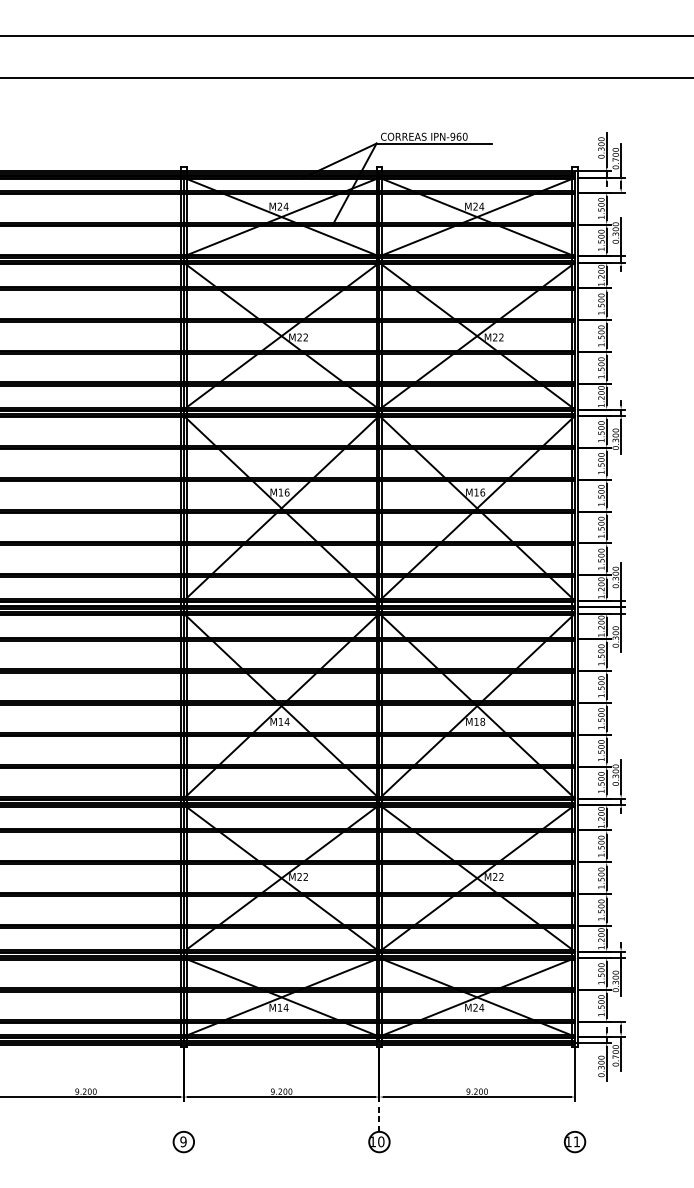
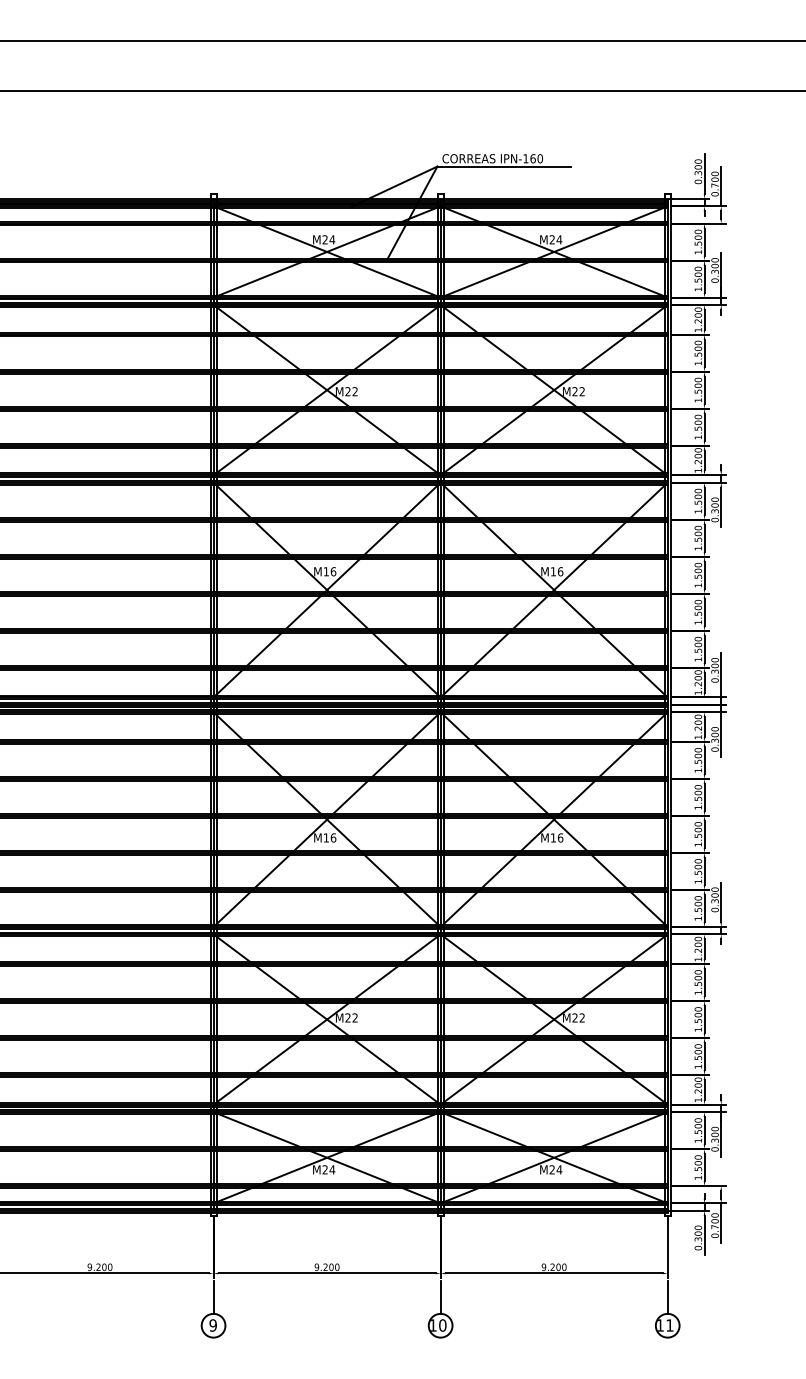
text: (452, 136) -> (525, 158), IPN-960 -> IPN-160
text: (287, 721) -> (333, 837), M14 -> M16
text: (482, 721) -> (560, 837), M18 -> M16
text: (279, 1007) -> (324, 1169), M14 -> M24
line: (183, 1117) -> (213, 1297), added
line: (379, 1117) -> (440, 1297), dashed -> solid
line: (574, 1117) -> (667, 1297), added

